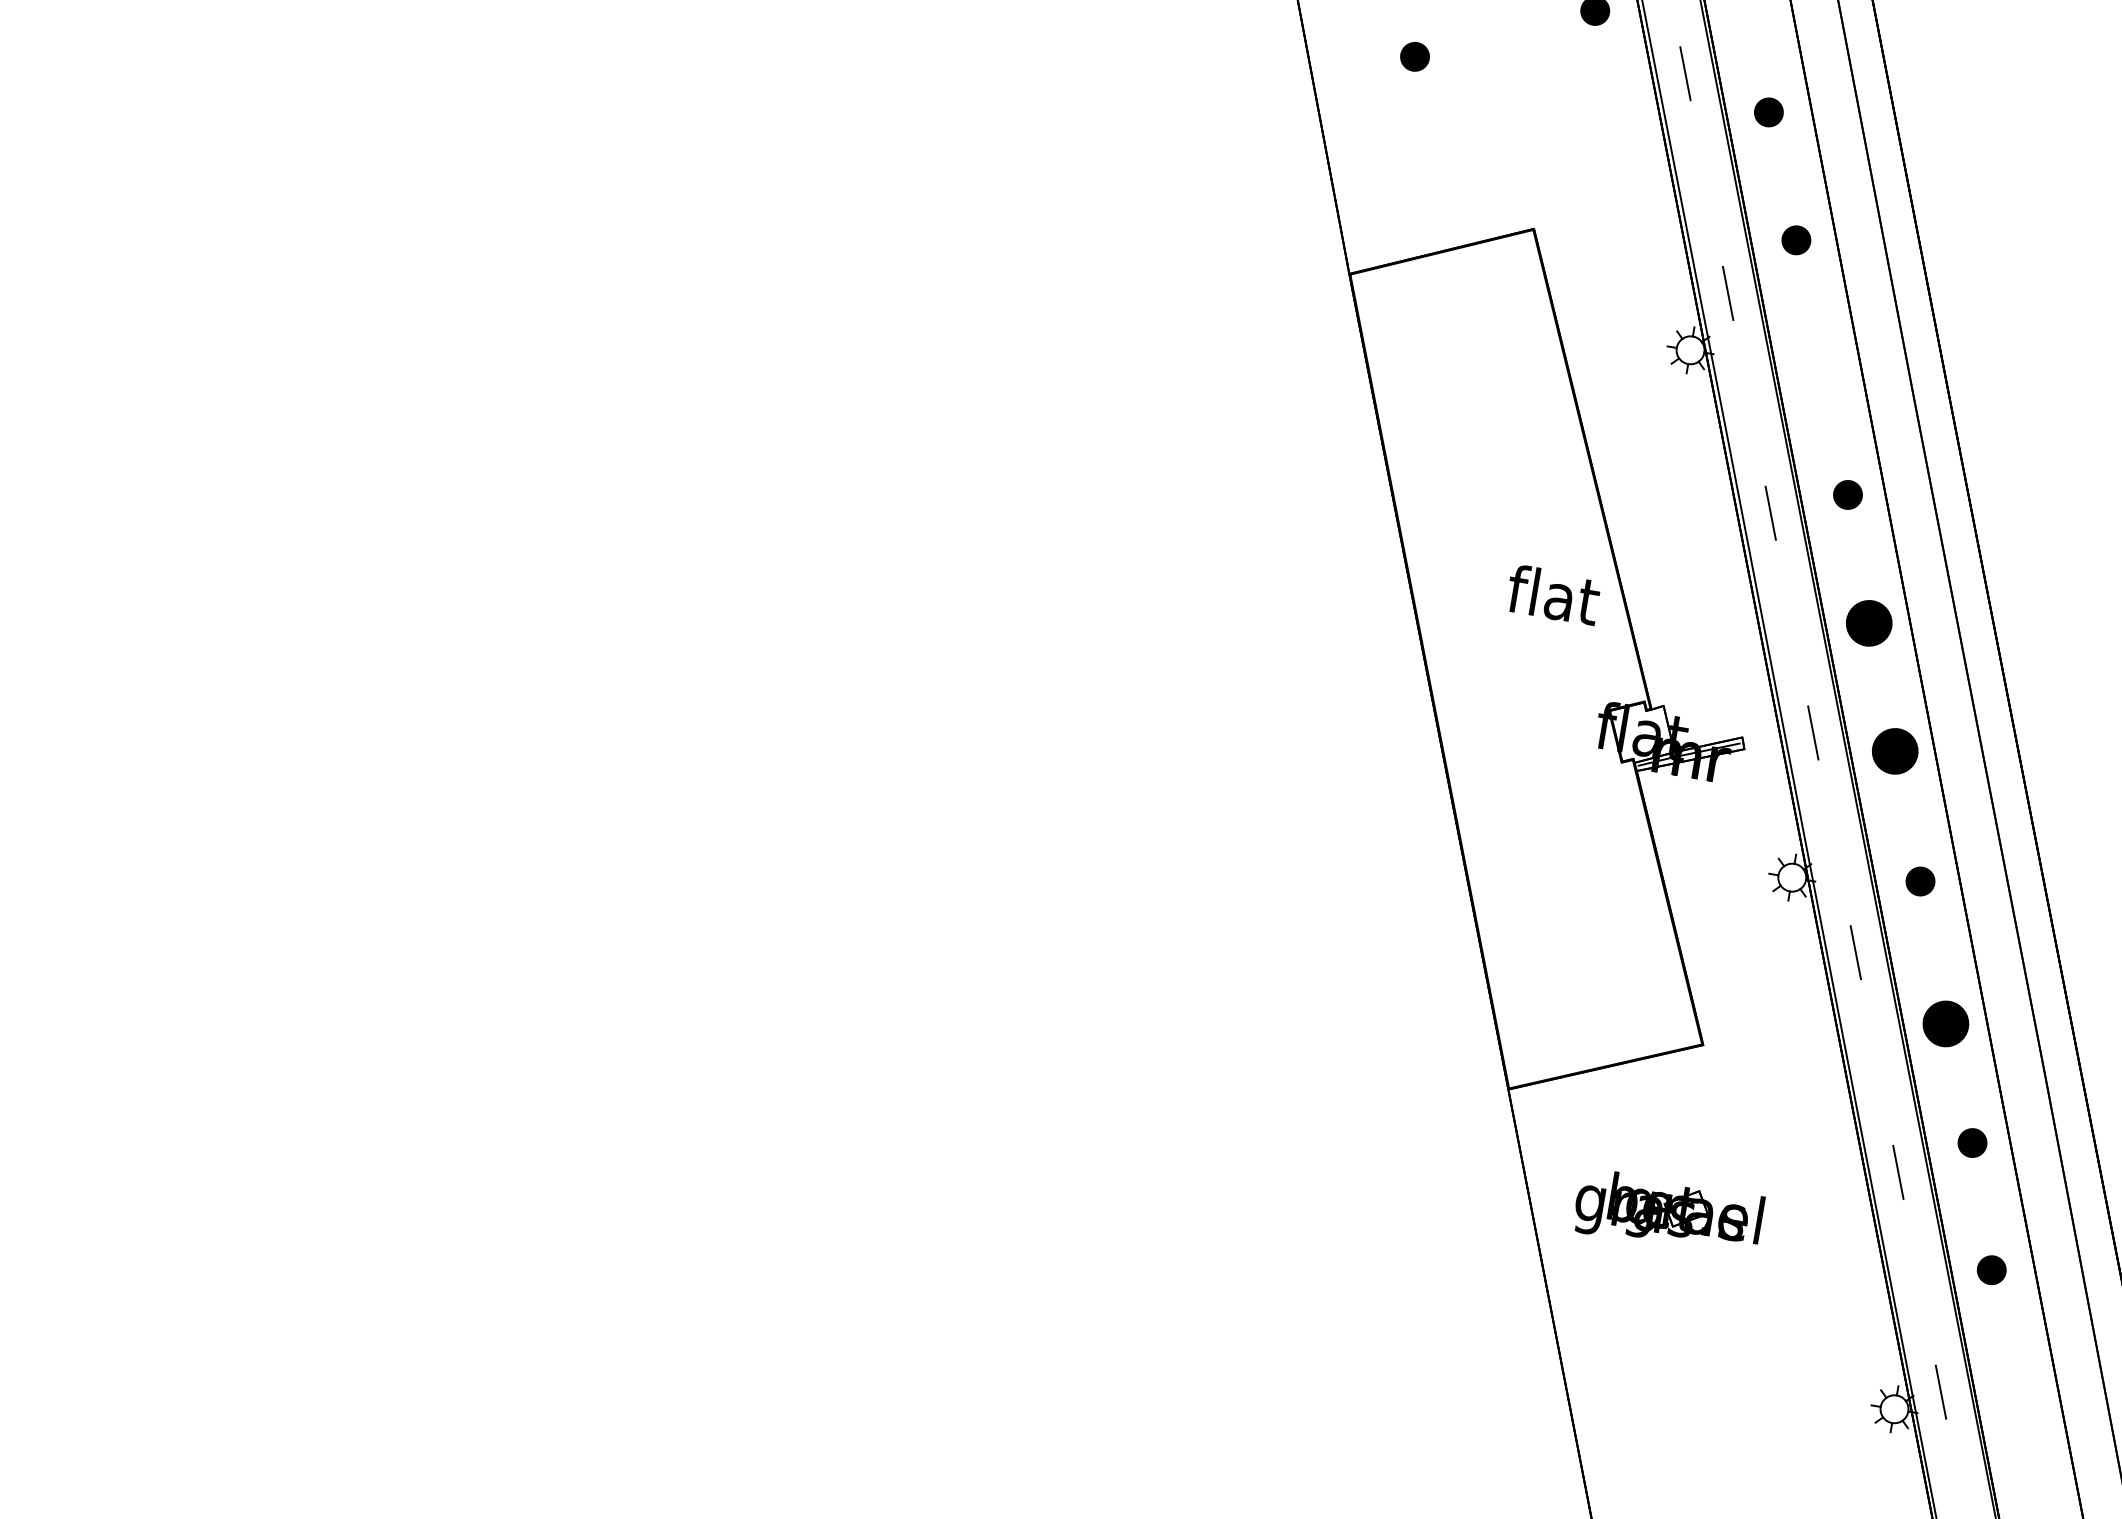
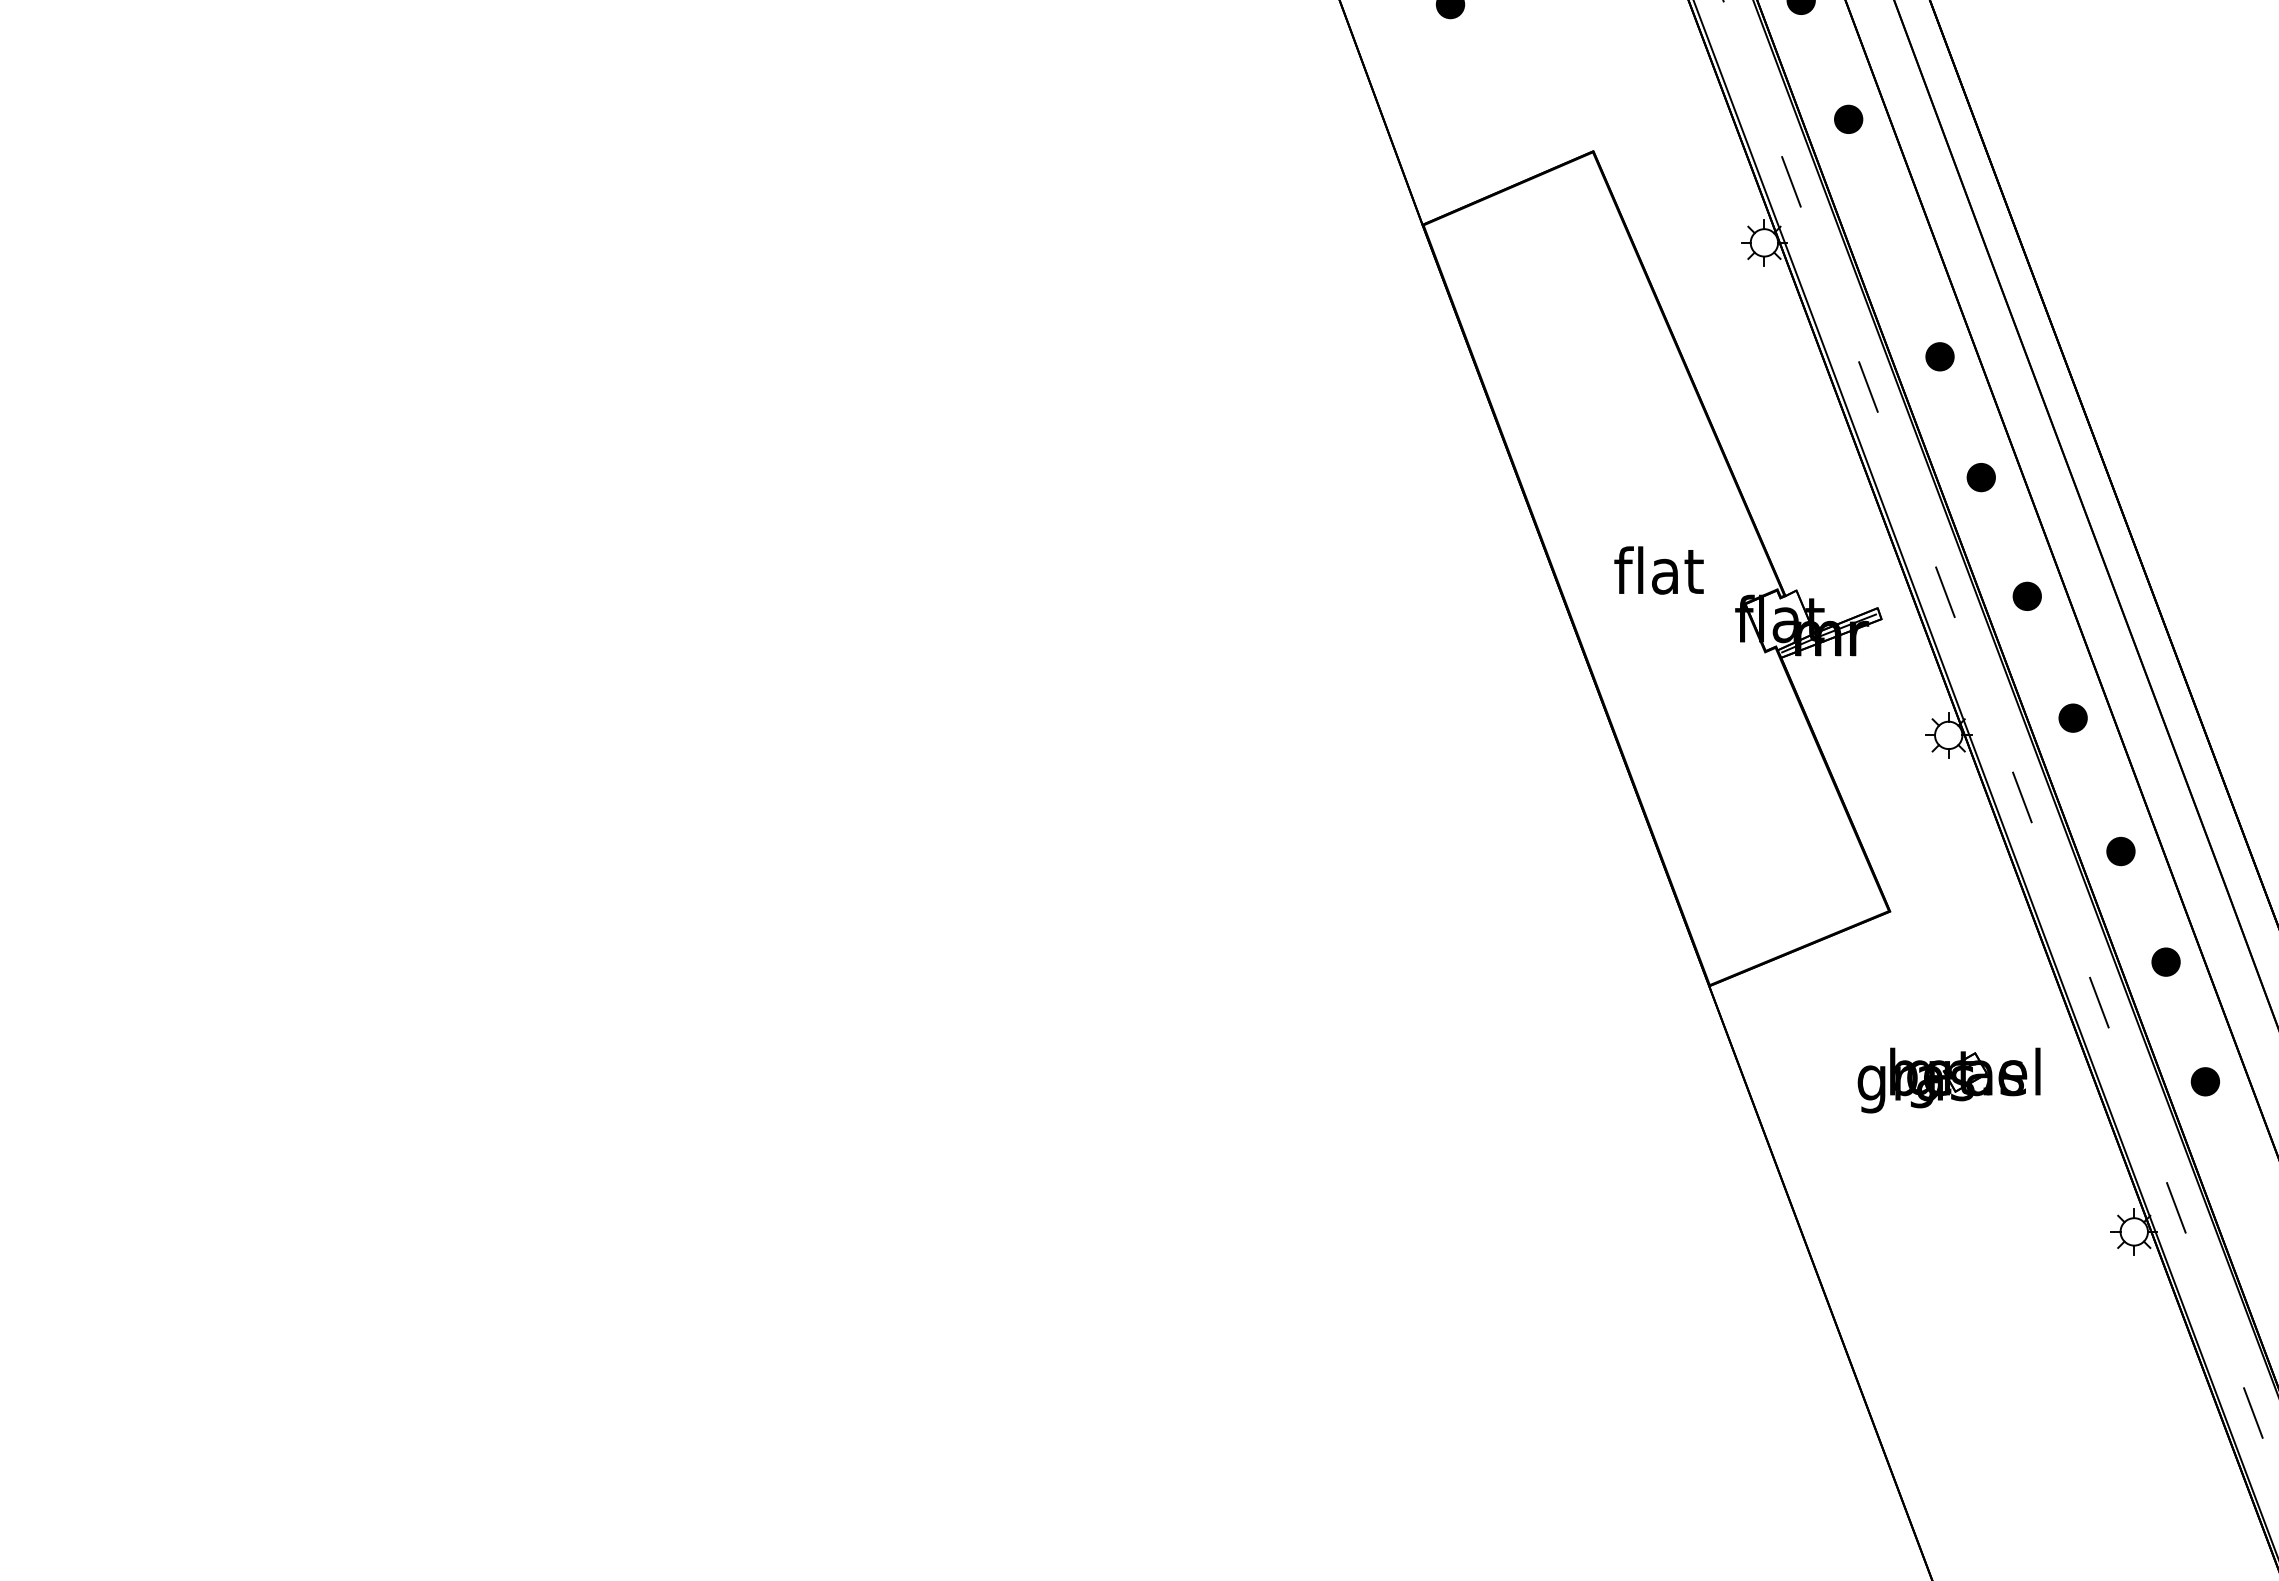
text: (1552, 594) -> (1658, 570), moved
part: (1868, 623) -> (1980, 477), size x0.62
part: (1894, 750) -> (2026, 595), size x0.62
part: (1945, 1023) -> (2120, 851), size x0.62
part: (1667, 1214) -> (1948, 1080), moved

